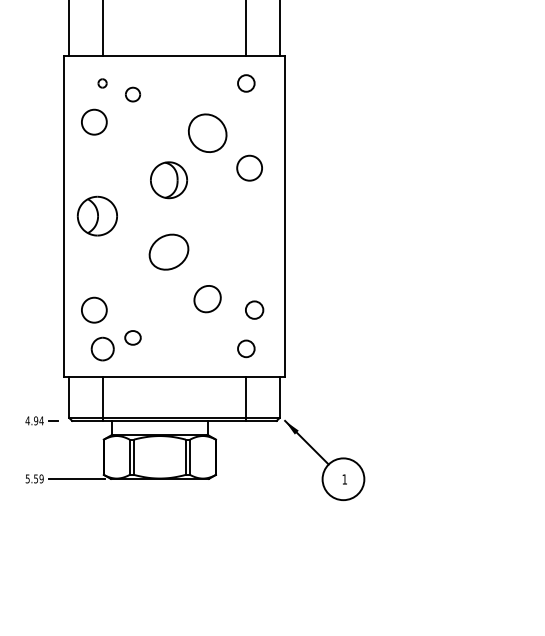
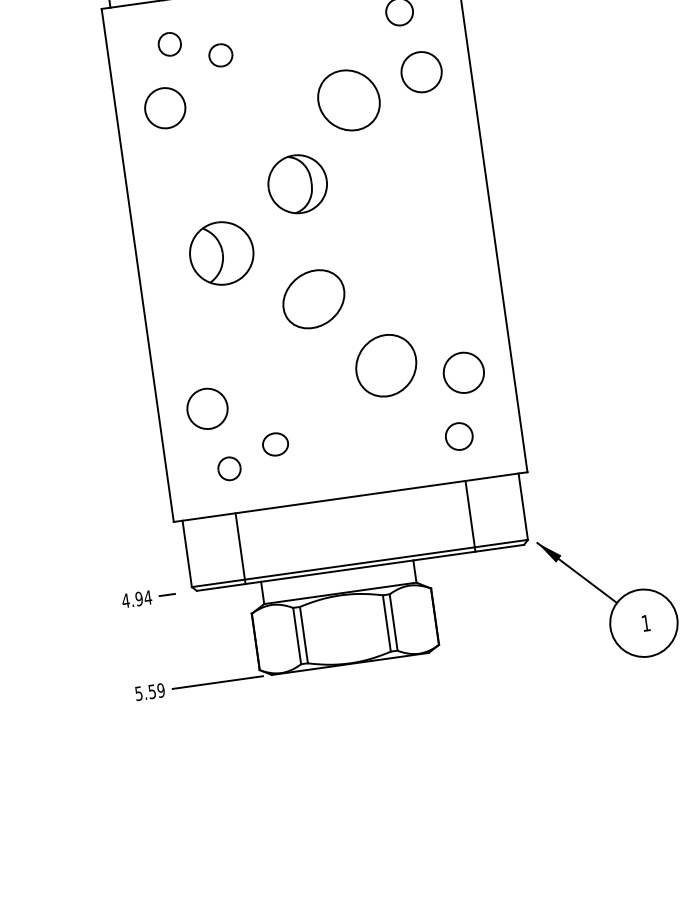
part: (102, 83) -> (169, 44), size x1.67
circle: (249, 167) -> (421, 71), moved
part: (96, 215) -> (220, 252), moved
part: (207, 298) -> (385, 364), size x1.43
circle: (254, 309) -> (463, 371), size x1.43
part: (102, 348) -> (229, 468), size x0.62

